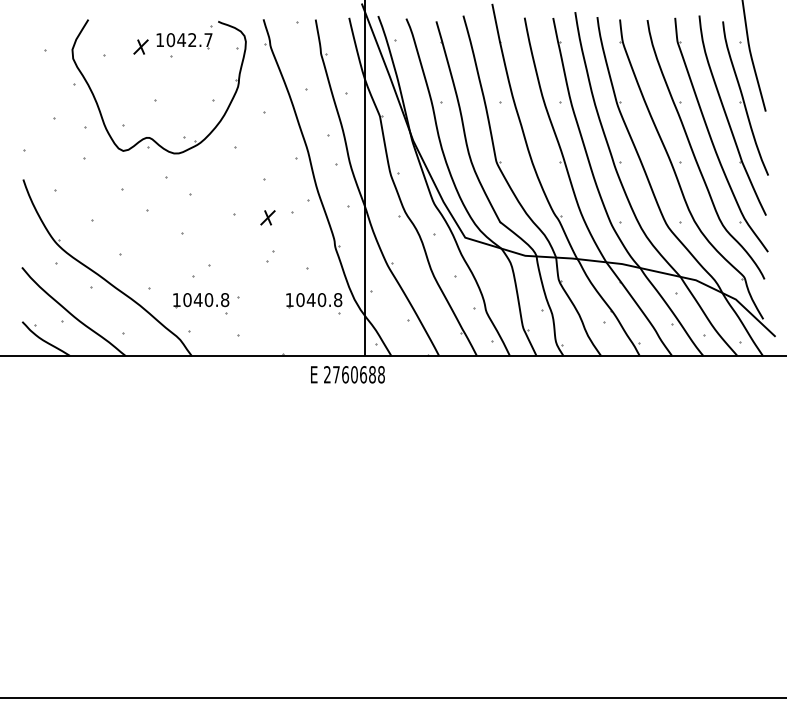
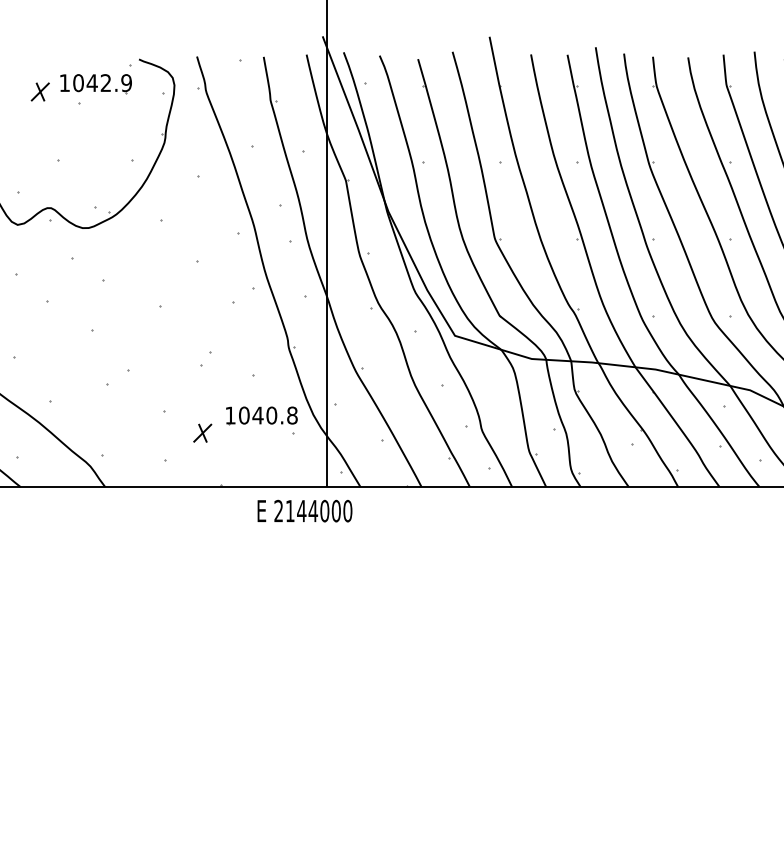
text: (208, 40) -> (126, 83), 1042.7 -> 1042.9
part: (267, 217) -> (202, 432), moved
part: (201, 303) -> (117, 419), removed
text: (358, 374) -> (318, 510), 2760688 -> 2144000

